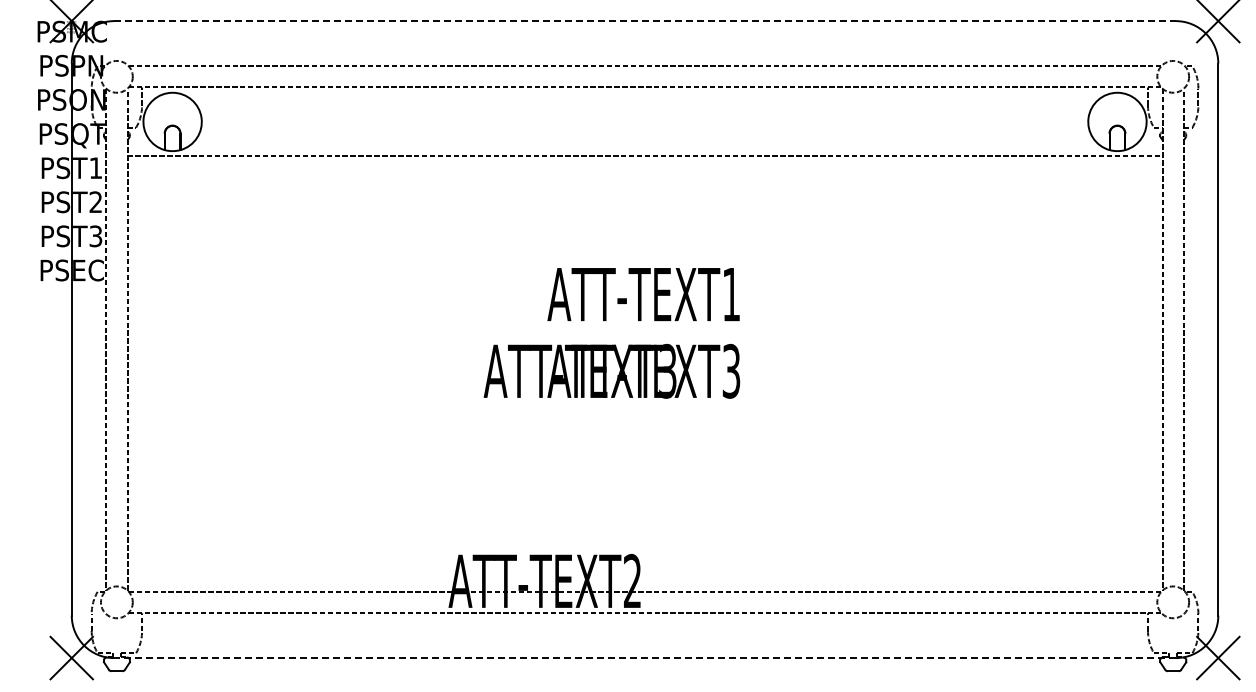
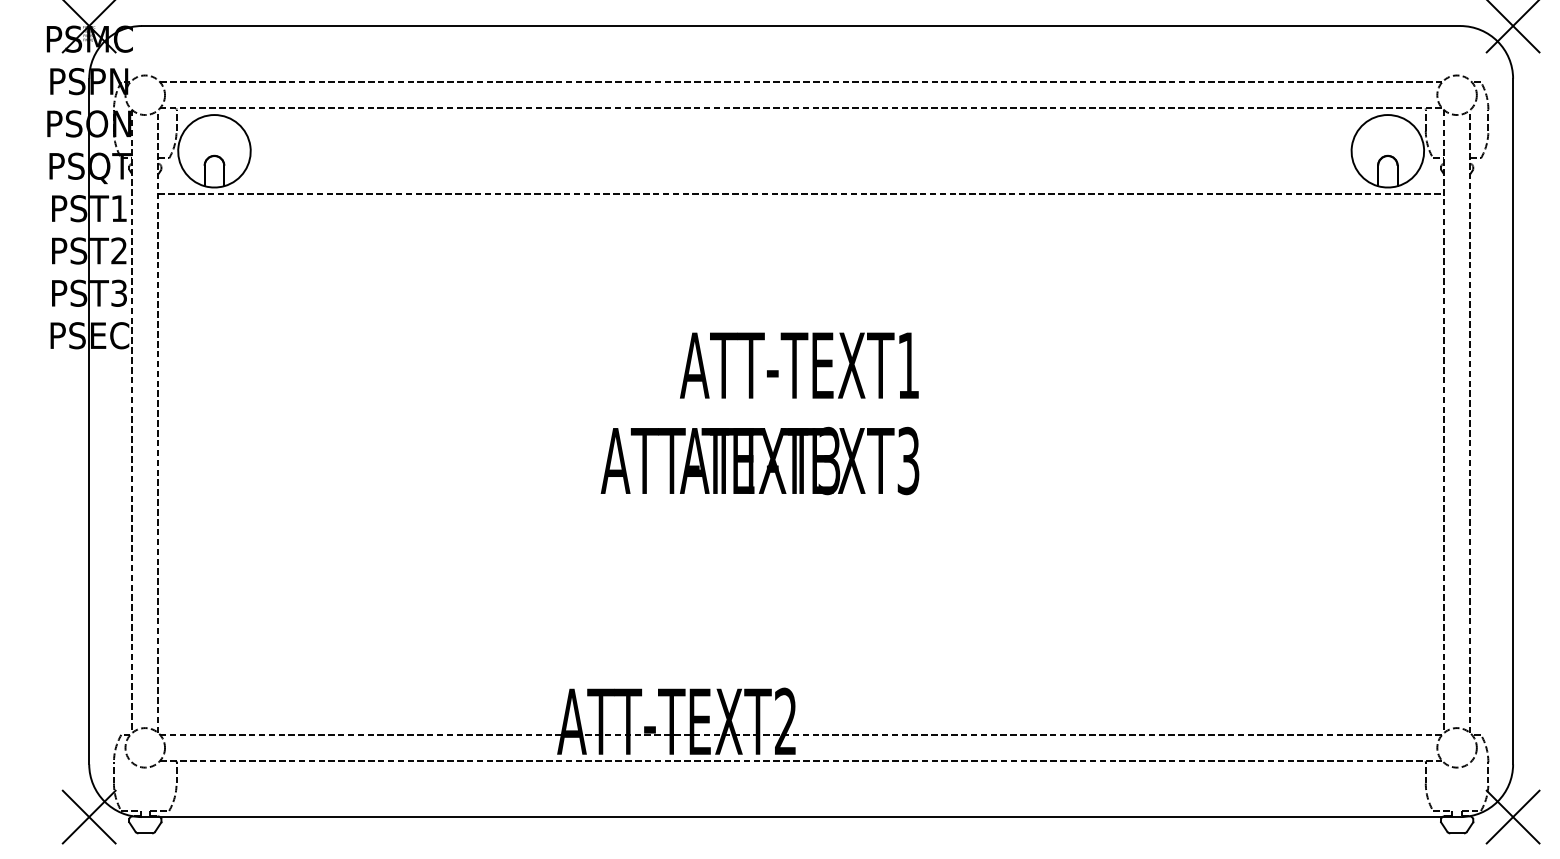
line: (645, 21) -> (801, 26), dashed -> solid
line: (645, 658) -> (801, 817), dashed -> solid

